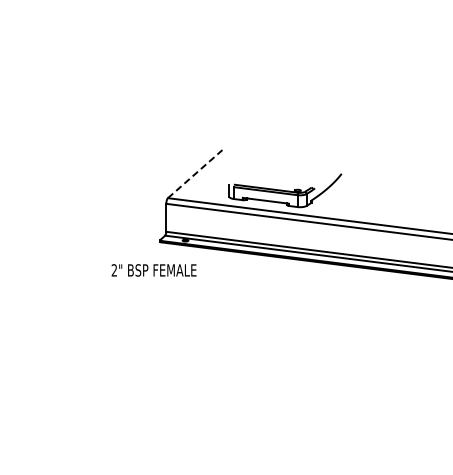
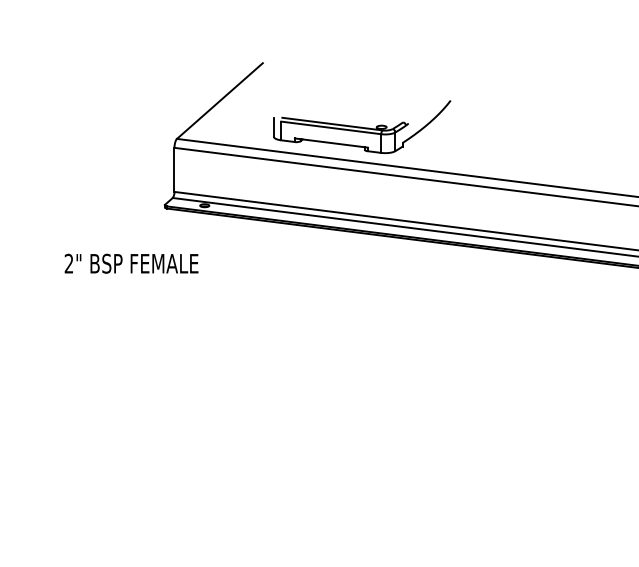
line: (195, 173) -> (220, 100), dashed -> solid
text: (153, 270) -> (130, 263), moved

